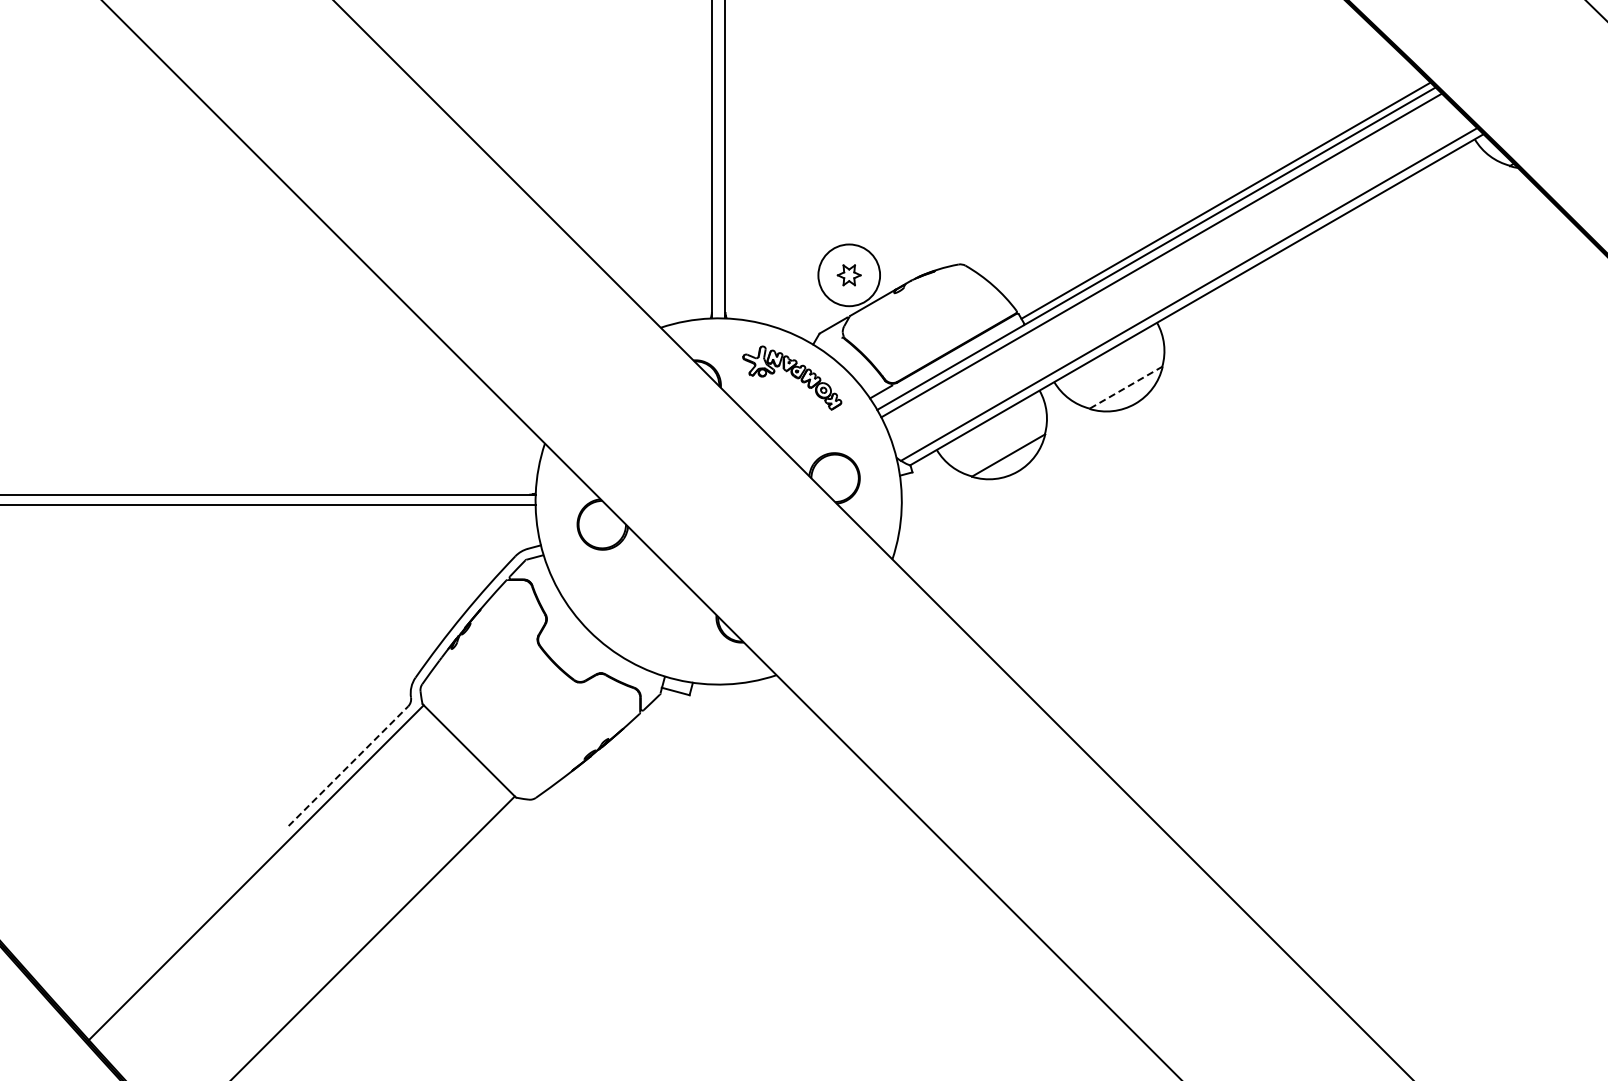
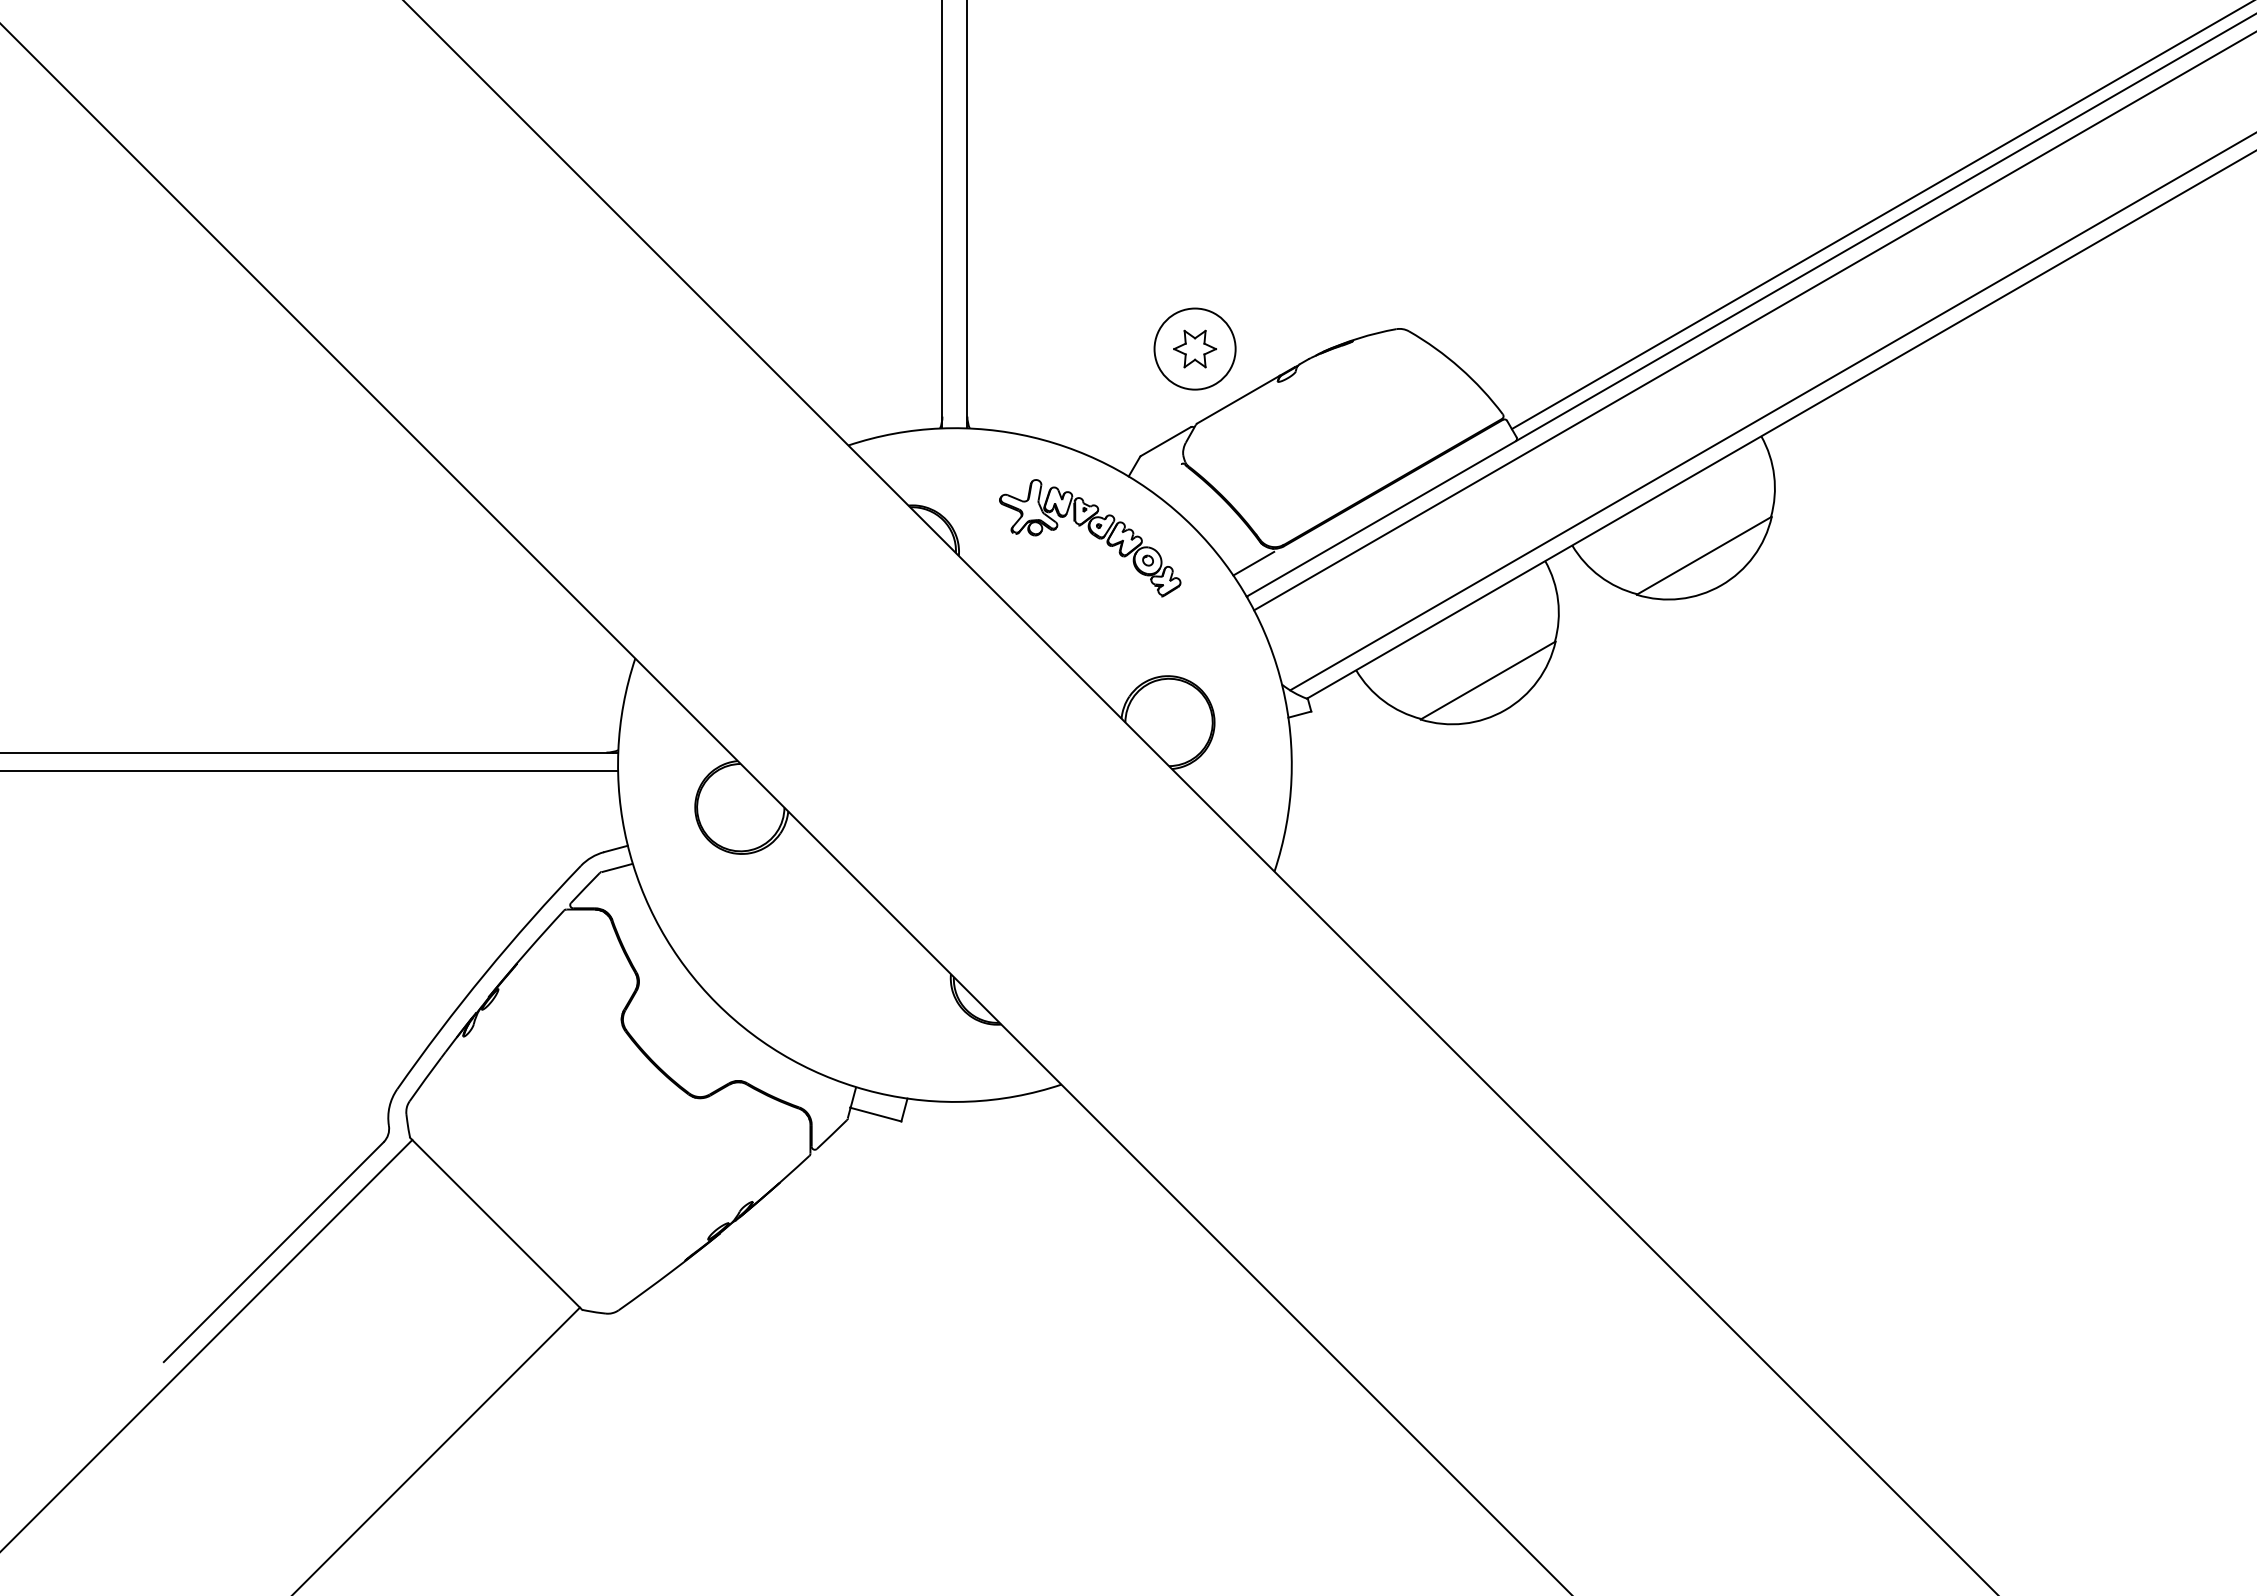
circle: (849, 275) -> (1195, 349), size x0.71
line: (1125, 387) -> (1703, 555), dashed -> solid
line: (348, 766) -> (273, 1252), dashed -> solid

